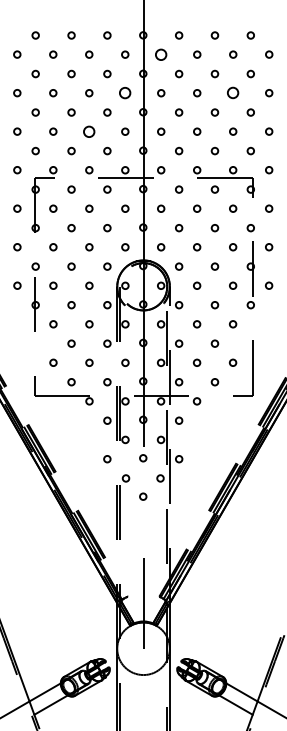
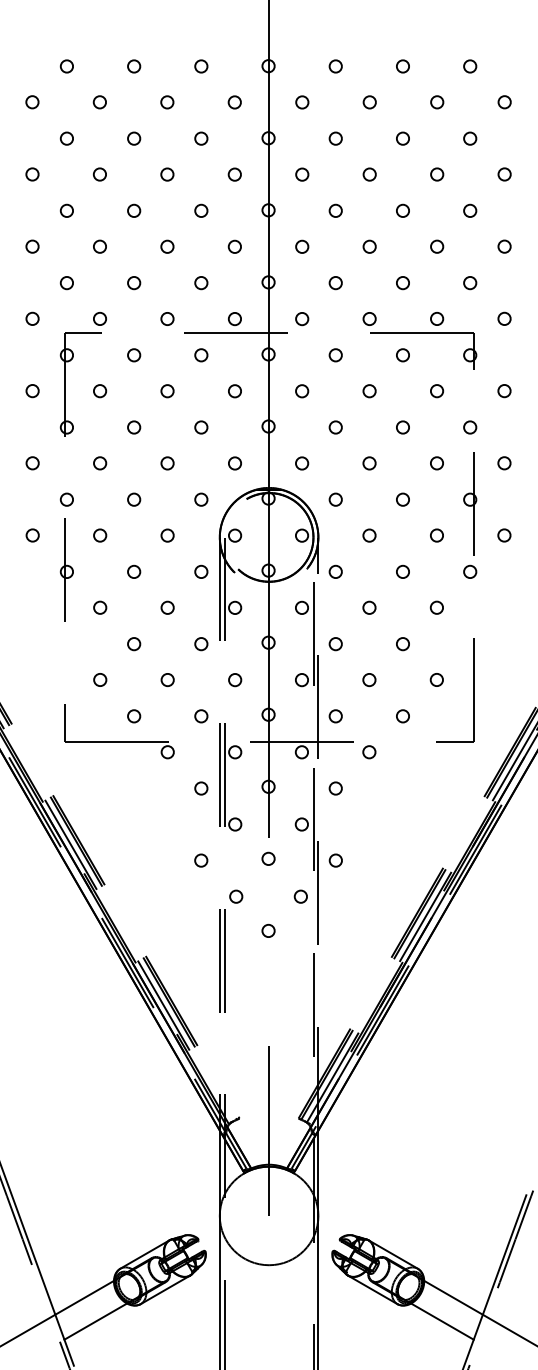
circle: (161, 54) -> (302, 102), size x0.62
circle: (125, 93) -> (235, 175), size x0.62
circle: (233, 93) -> (437, 175), size x0.62
circle: (89, 131) -> (167, 246), size x0.62

